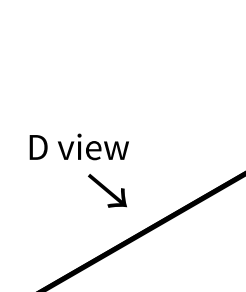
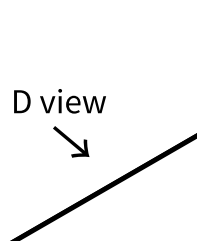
text: (107, 190) -> (71, 141), moved

